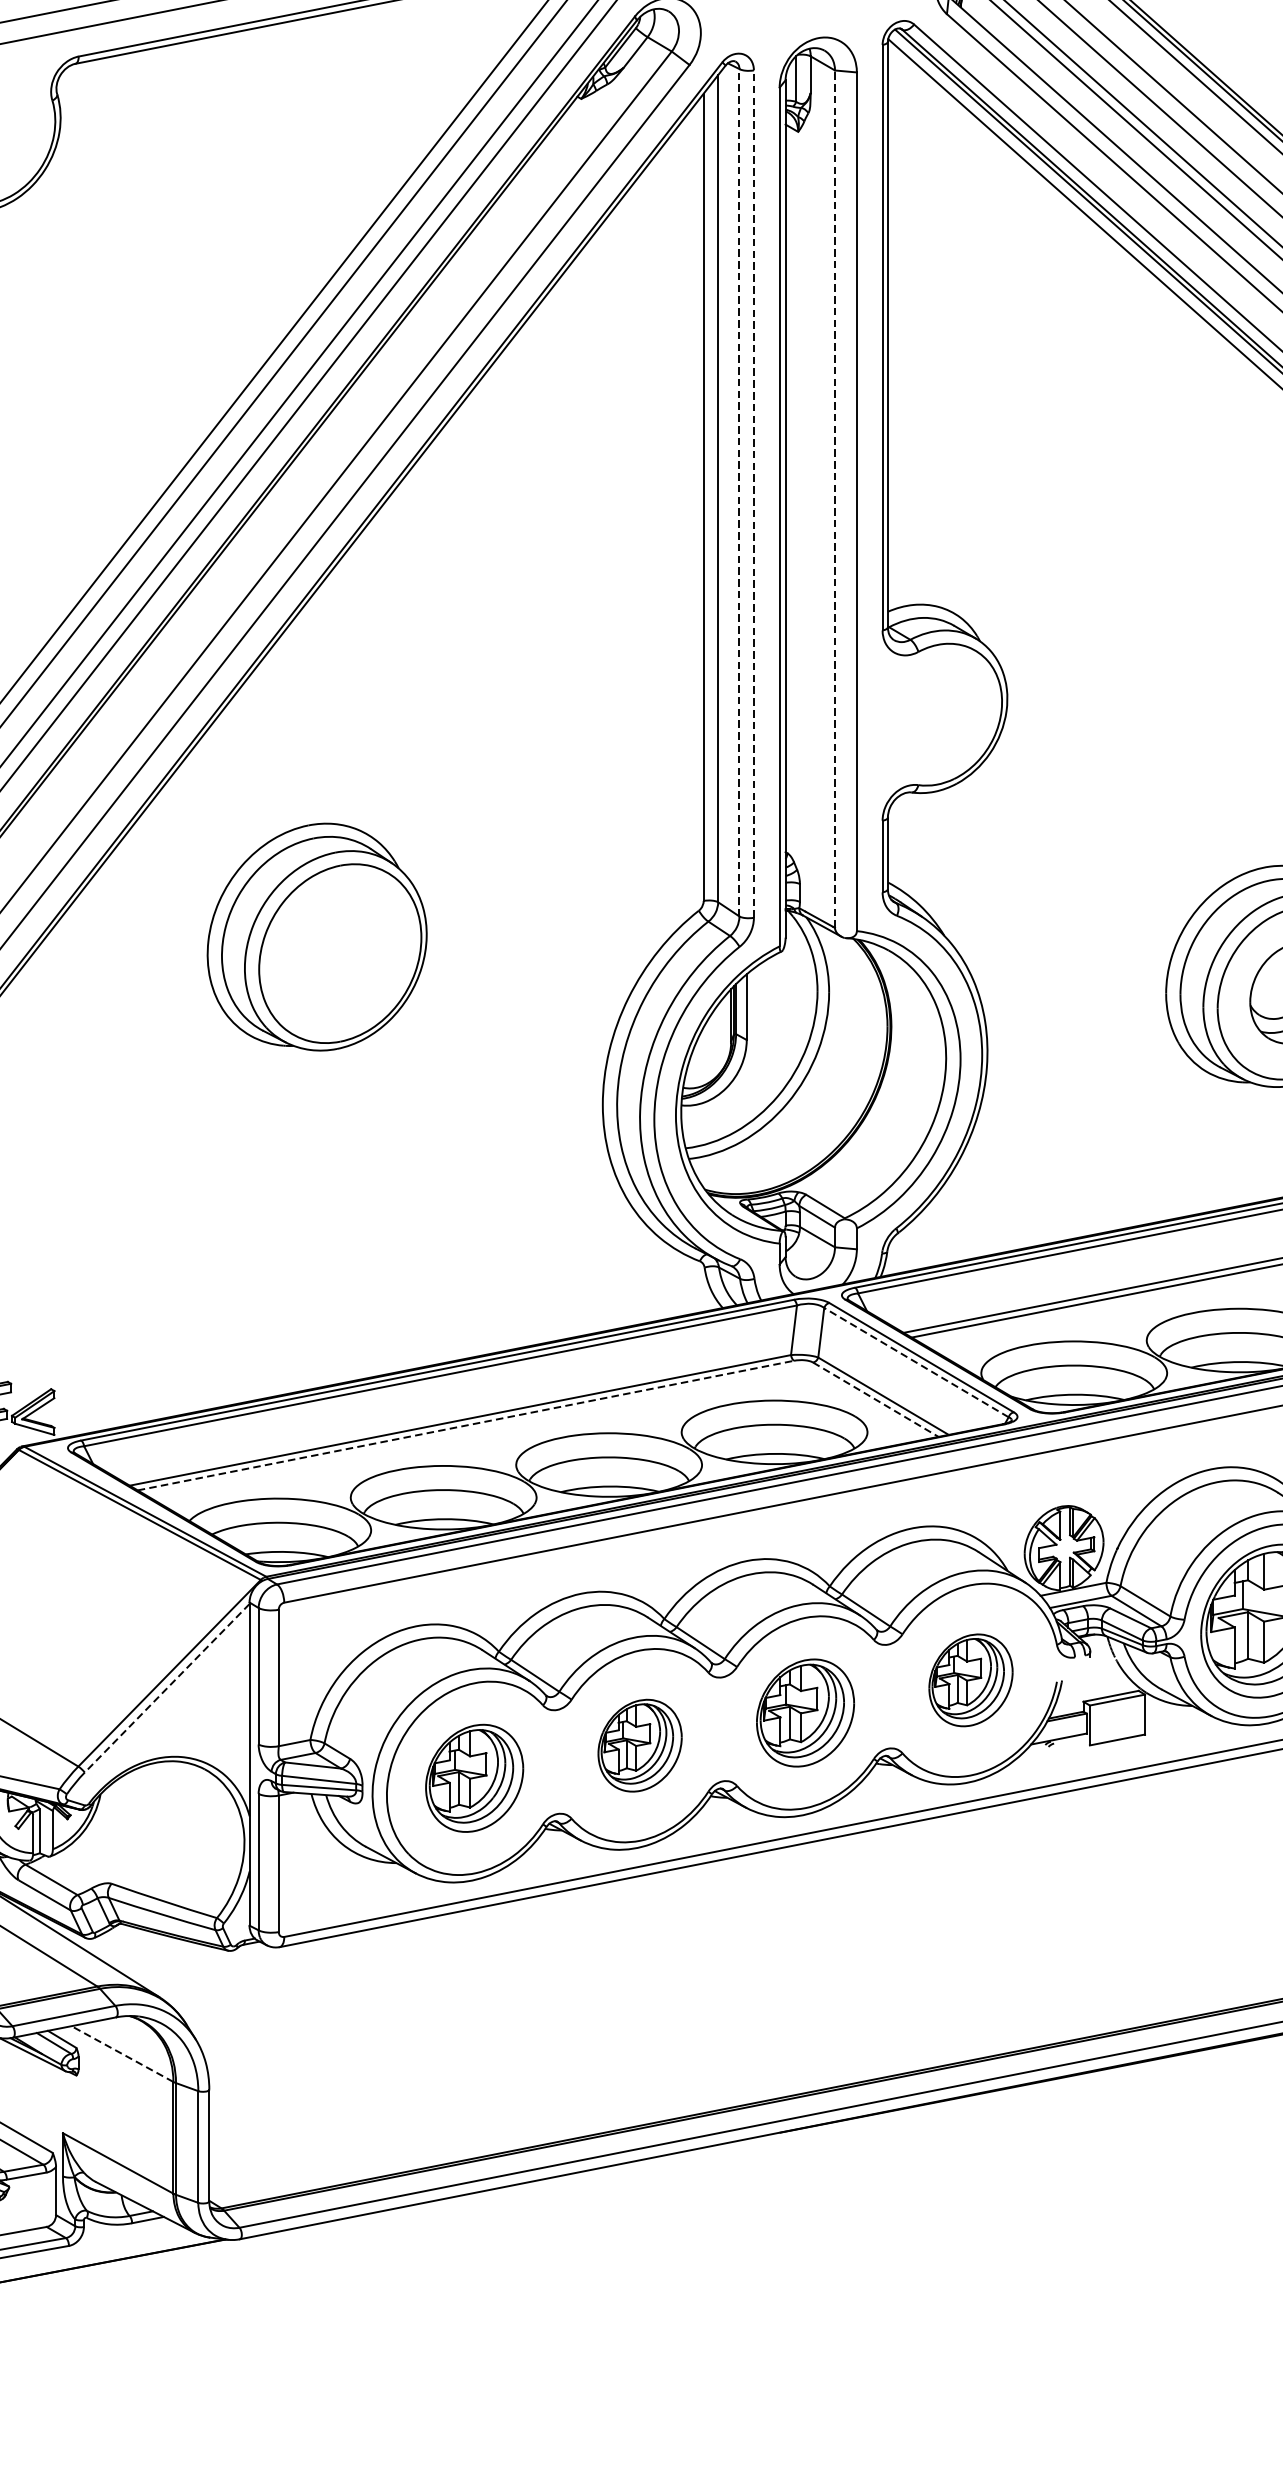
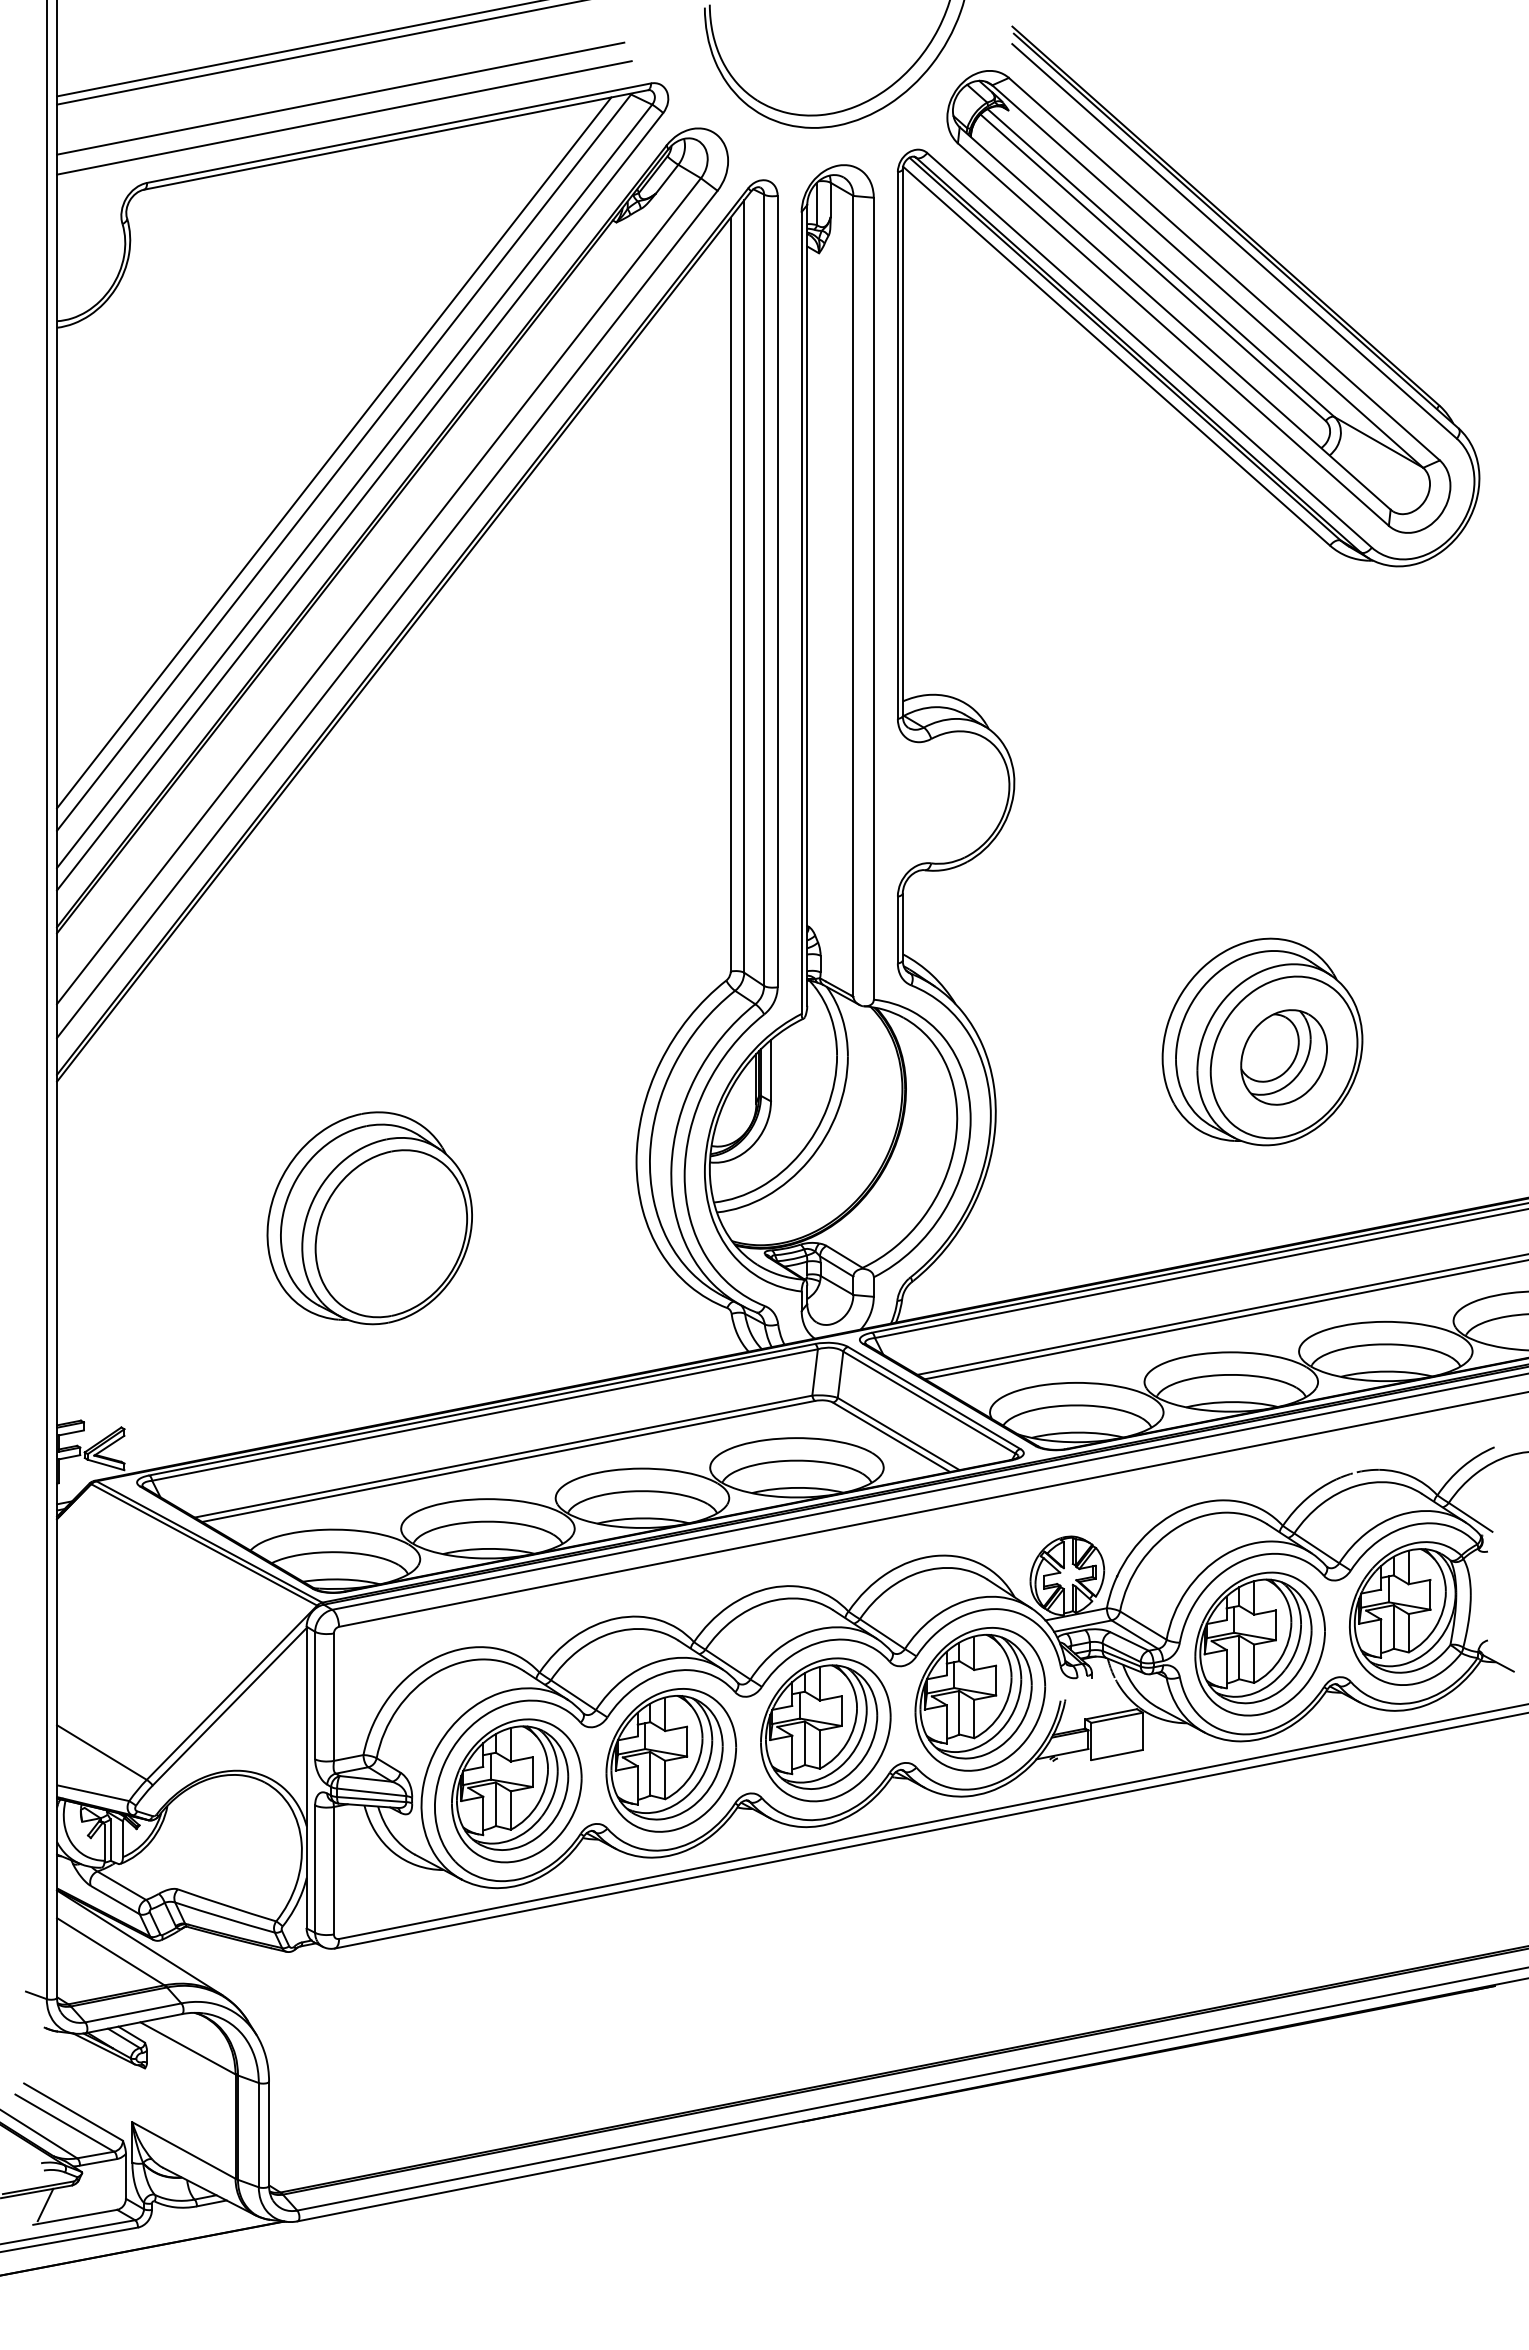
line: (739, 492) -> (764, 590), dashed -> solid
line: (753, 494) -> (777, 591), dashed -> solid
line: (835, 498) -> (853, 595), dashed -> solid
part: (316, 937) -> (369, 1218), moved
line: (916, 1362) -> (929, 1402), dashed -> solid
line: (875, 1399) -> (891, 1437), dashed -> solid
line: (466, 1425) -> (509, 1461), dashed -> solid
part: (971, 1680) -> (980, 1699), size x1.67
line: (166, 1689) -> (229, 1707), dashed -> solid
part: (805, 1712) -> (825, 1729), size x1.43
part: (640, 1745) -> (671, 1760), size x1.67
part: (474, 1777) -> (516, 1790), size x1.43
line: (121, 2054) -> (187, 2048), dashed -> solid

